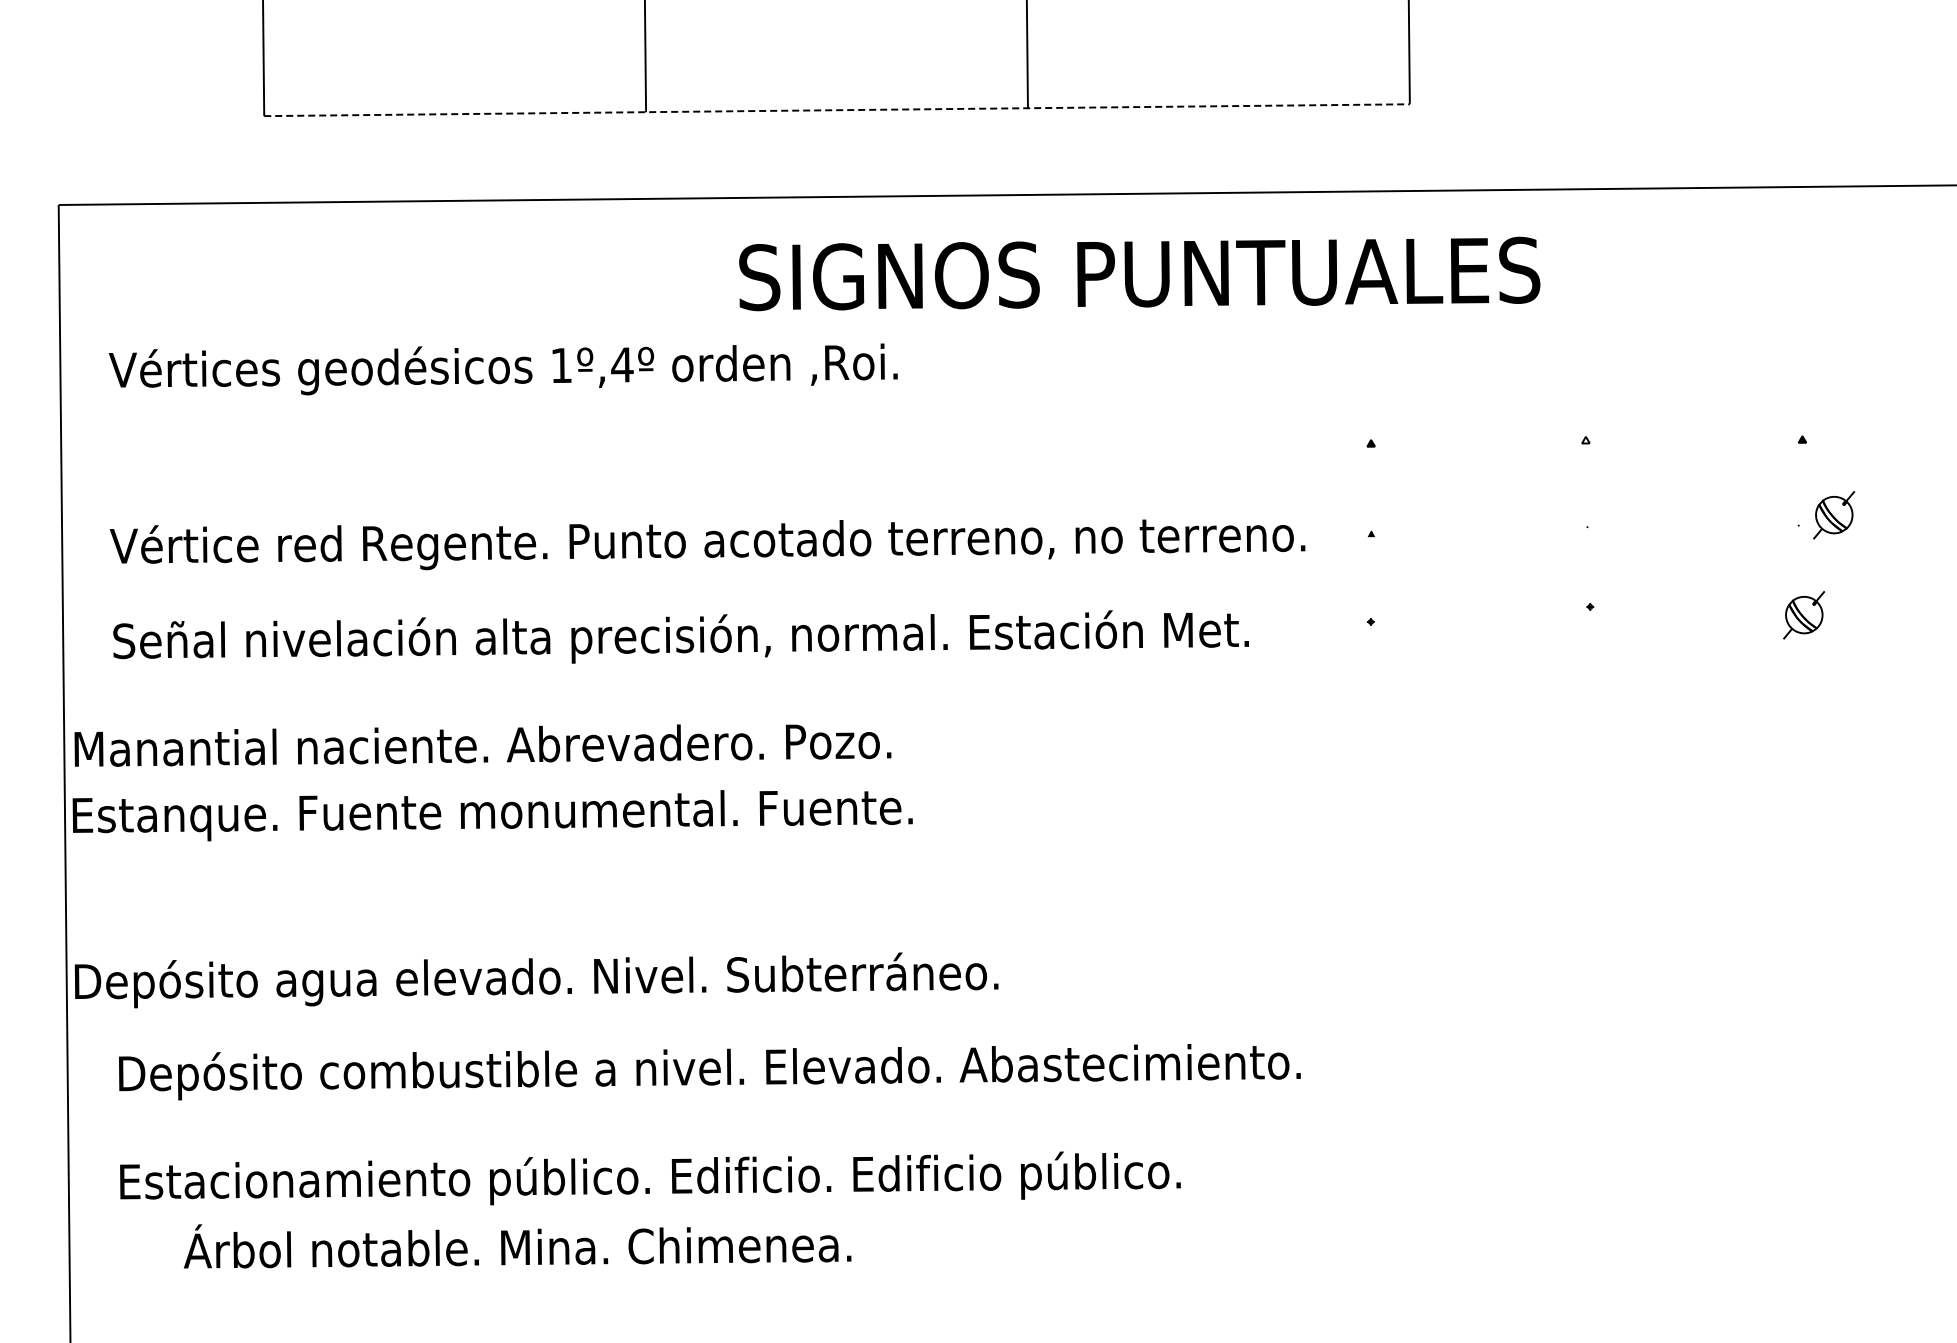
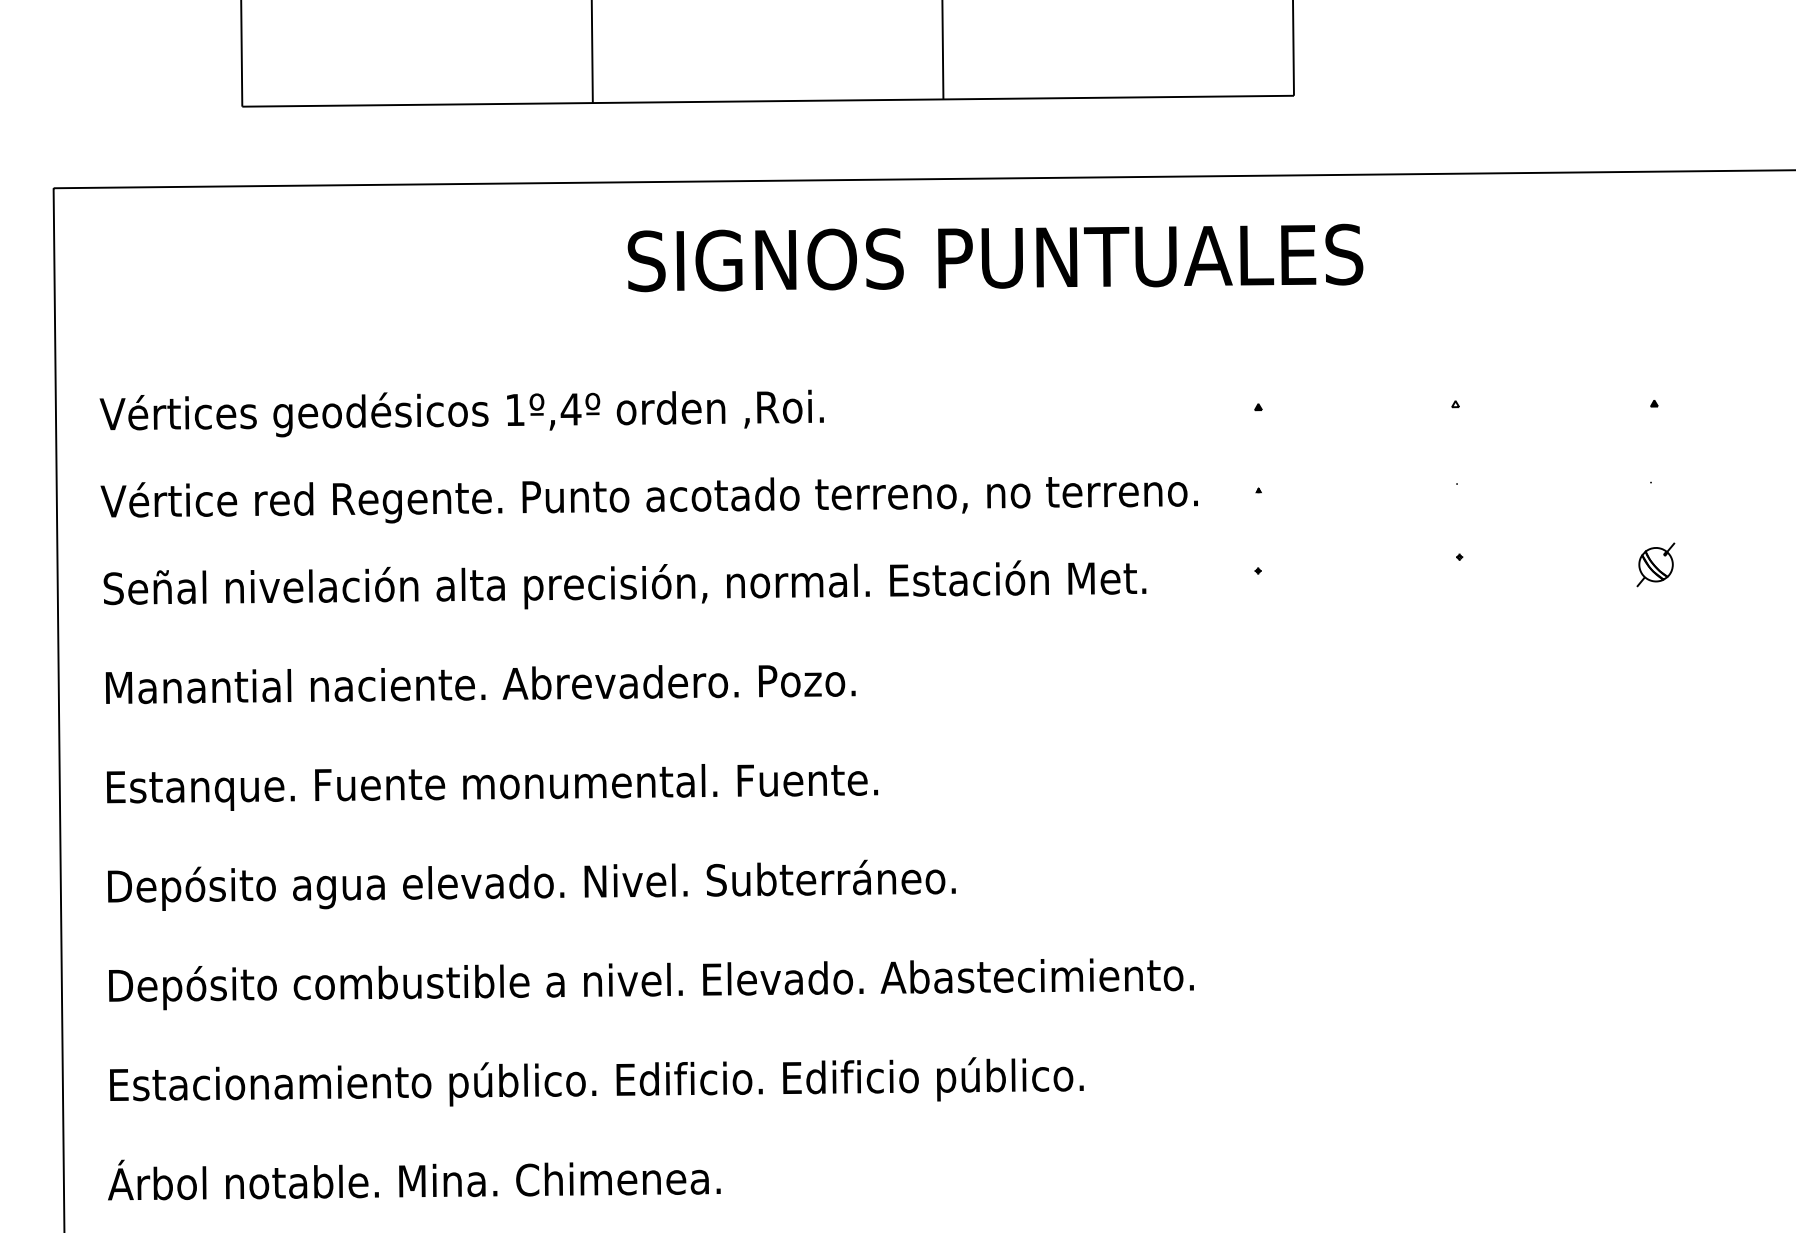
line: (837, 110) -> (768, 101), dashed -> solid
text: (1139, 273) -> (995, 257), moved
text: (502, 369) -> (461, 413), moved
part: (1833, 515) -> (1682, 473), removed
text: (482, 745) -> (480, 684), moved
text: (492, 815) -> (492, 787), moved
text: (536, 980) -> (531, 885), moved
text: (517, 1246) -> (414, 1180), moved

